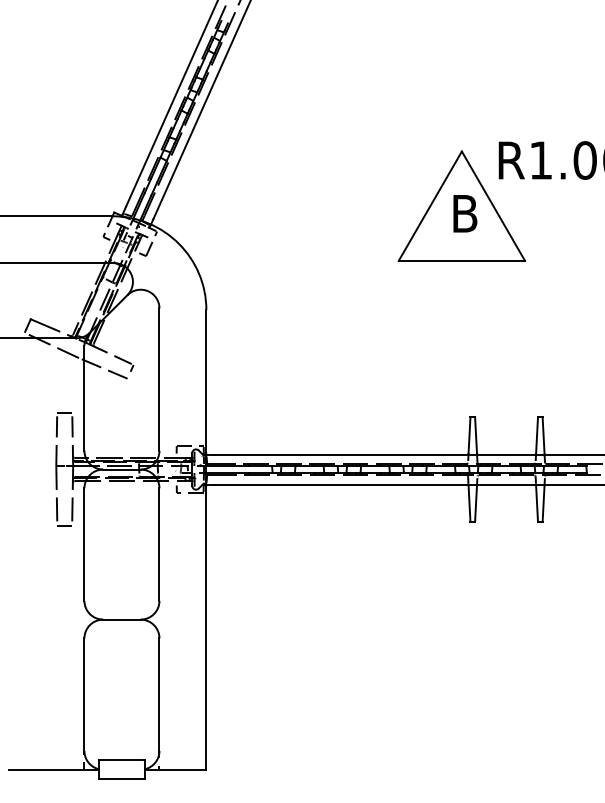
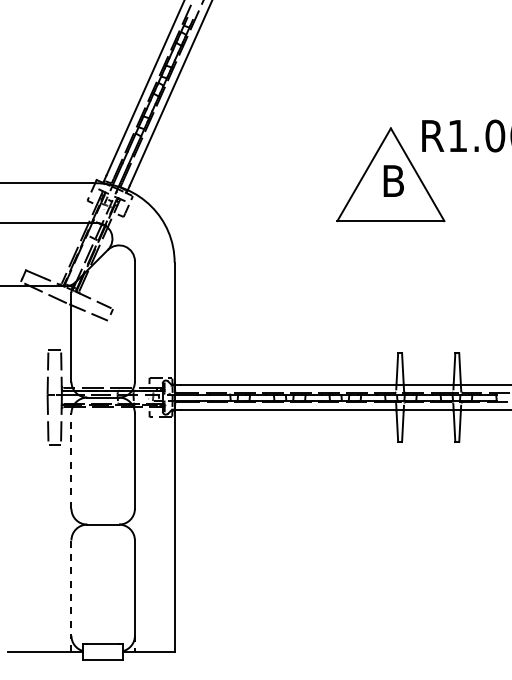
line: (84, 545) -> (71, 461), solid -> dashed
line: (84, 695) -> (71, 588), solid -> dashed

